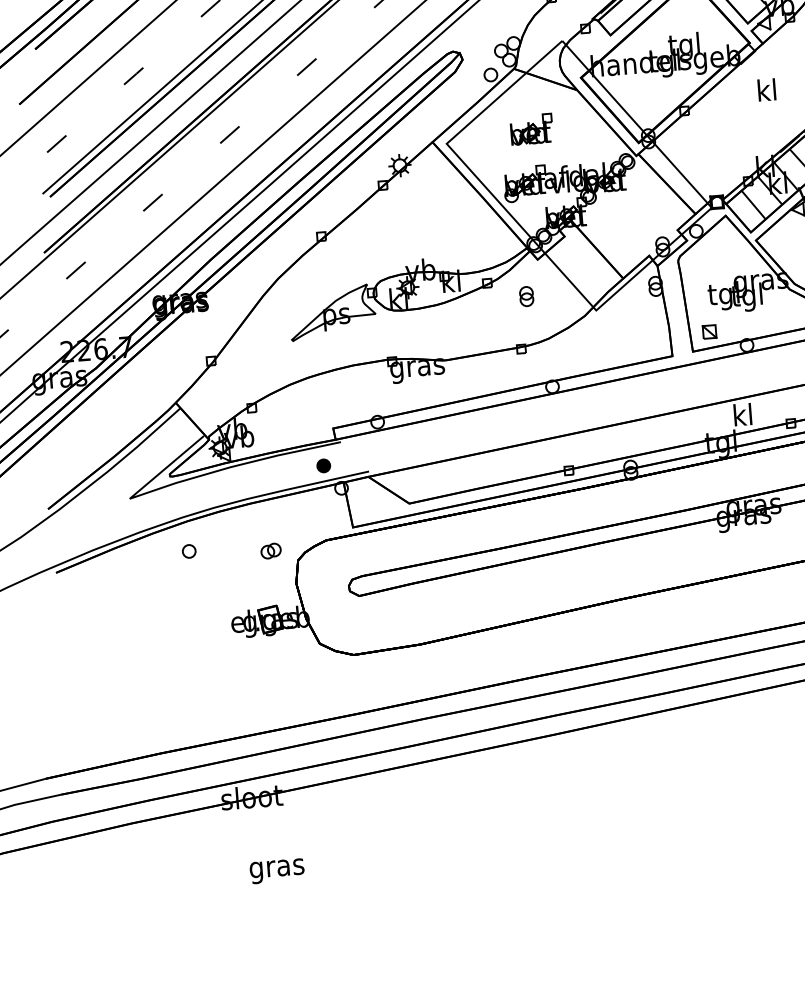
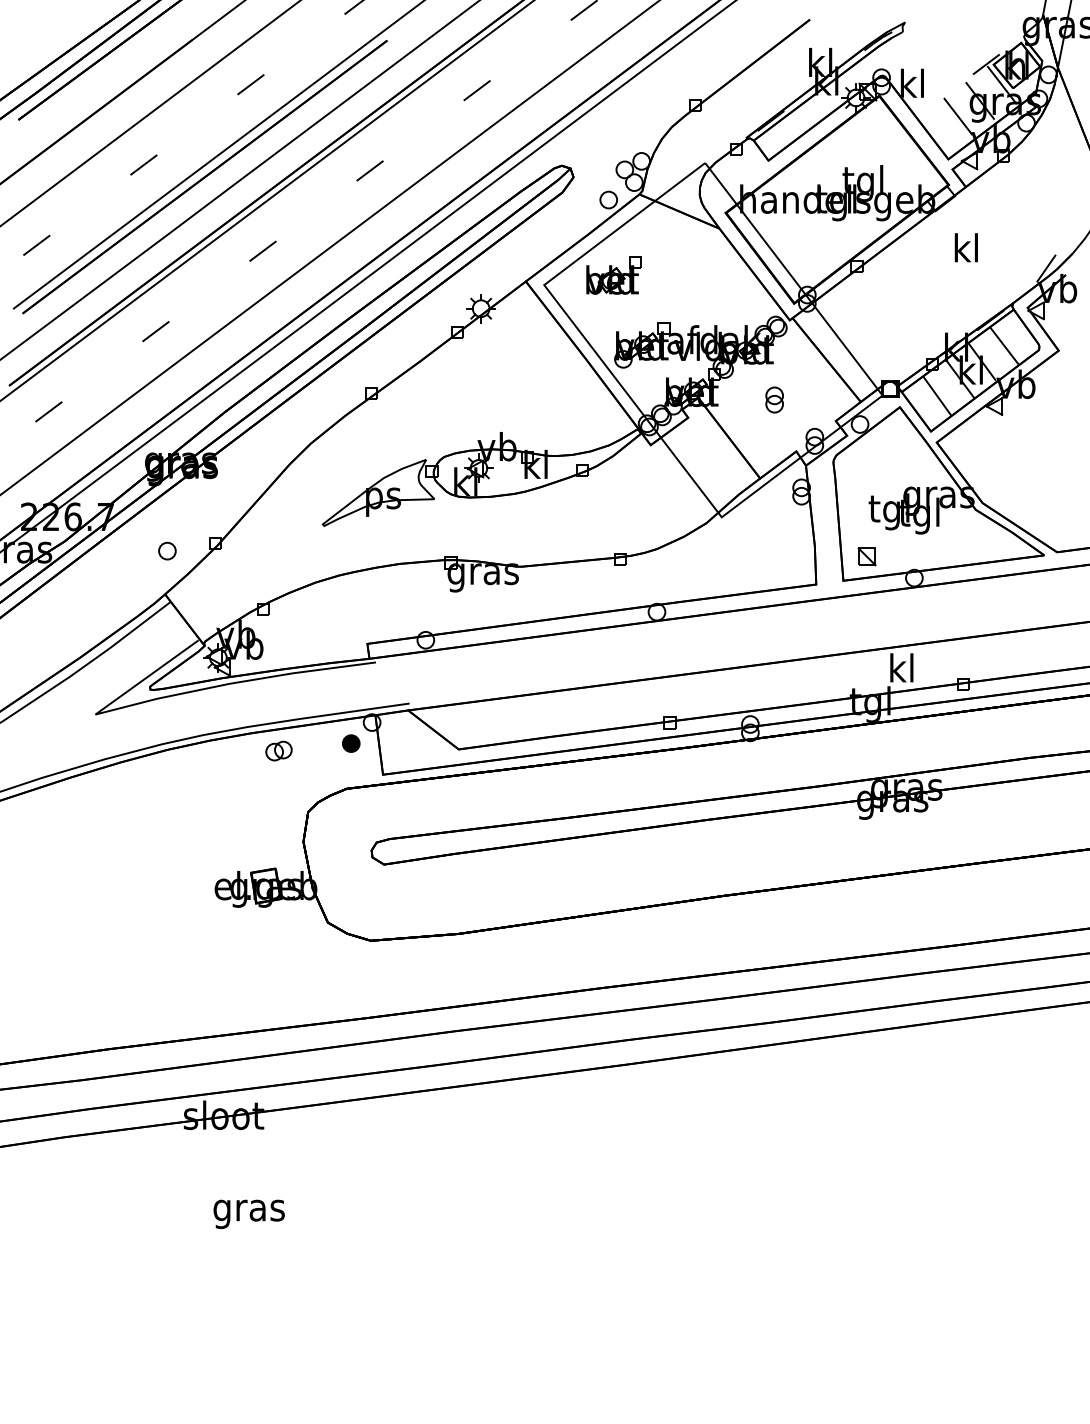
part: (531, 129) -> (613, 275), moved
part: (526, 296) -> (774, 399), moved
part: (323, 465) -> (351, 743), moved
part: (189, 550) -> (167, 550), moved
part: (270, 550) -> (278, 750), moved

